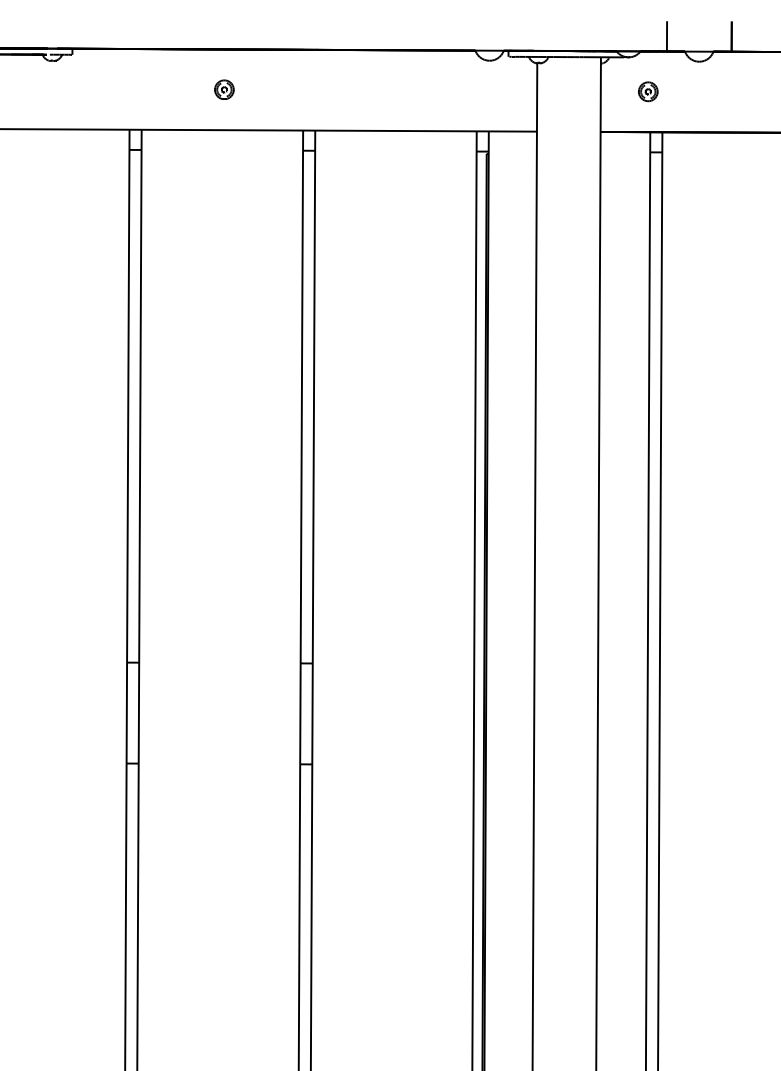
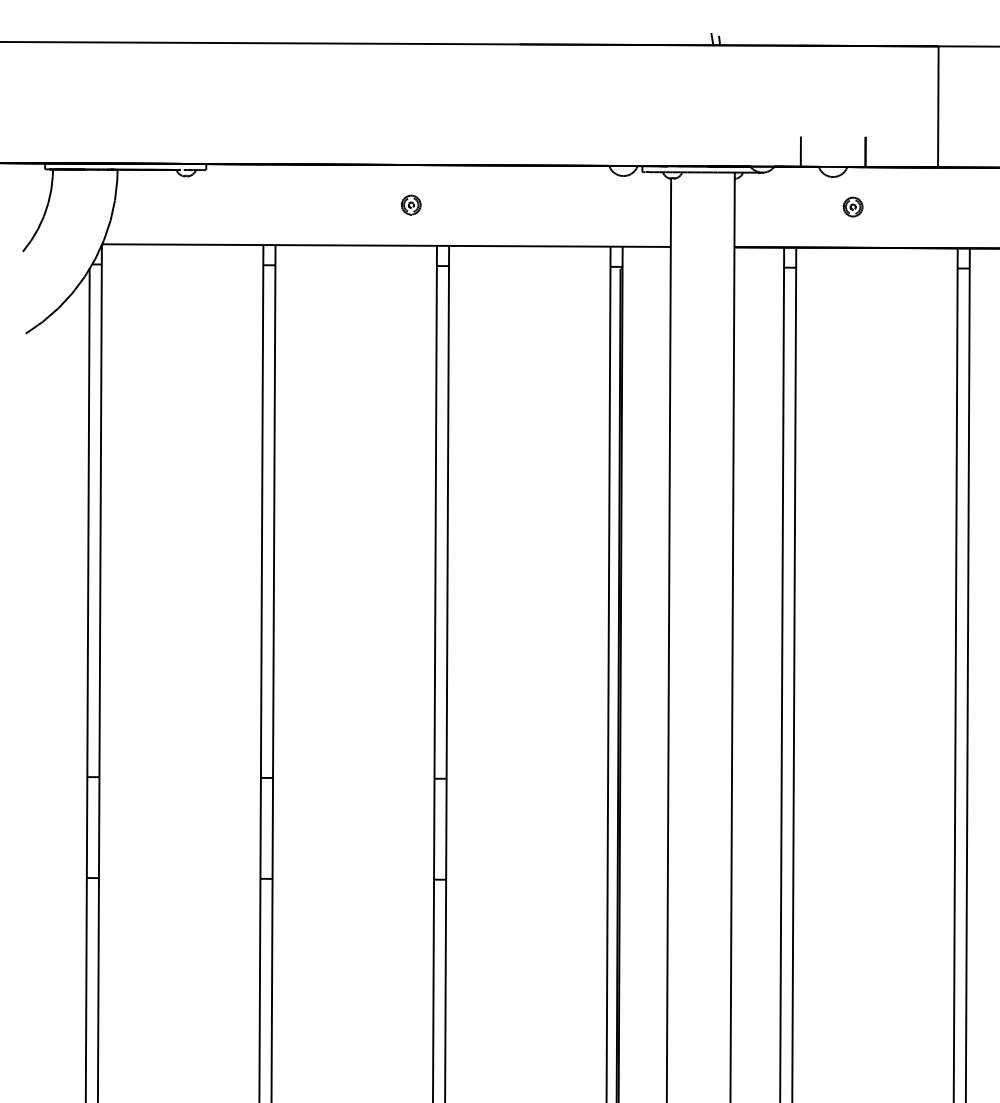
part: (224, 89) -> (411, 204), moved
part: (647, 91) -> (852, 206), moved

